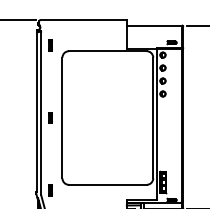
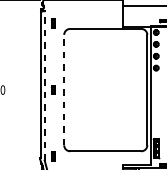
line: (41, 113) -> (45, 85), solid -> dashed
line: (62, 117) -> (64, 89), solid -> dashed

